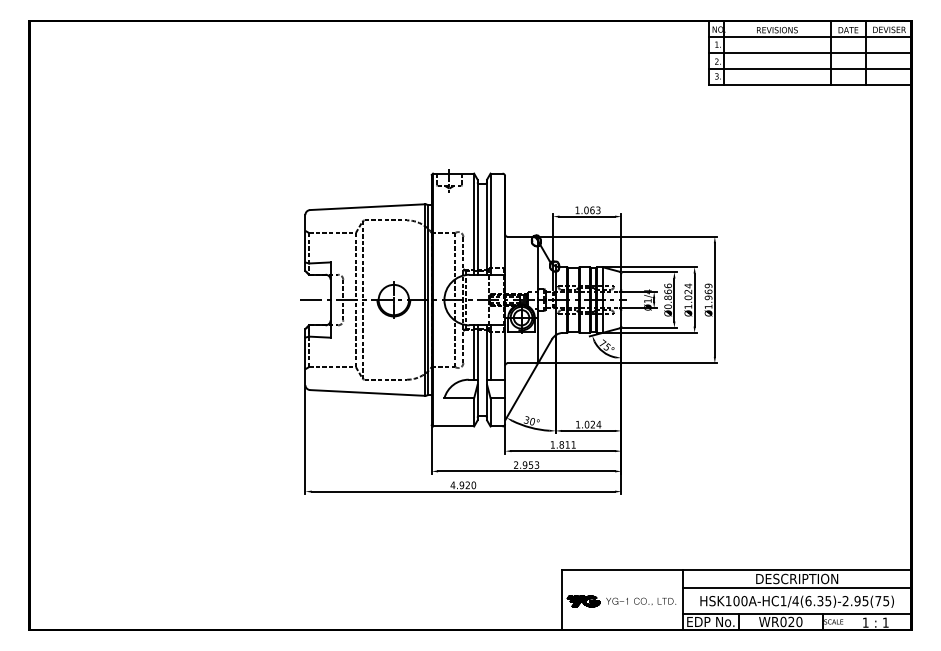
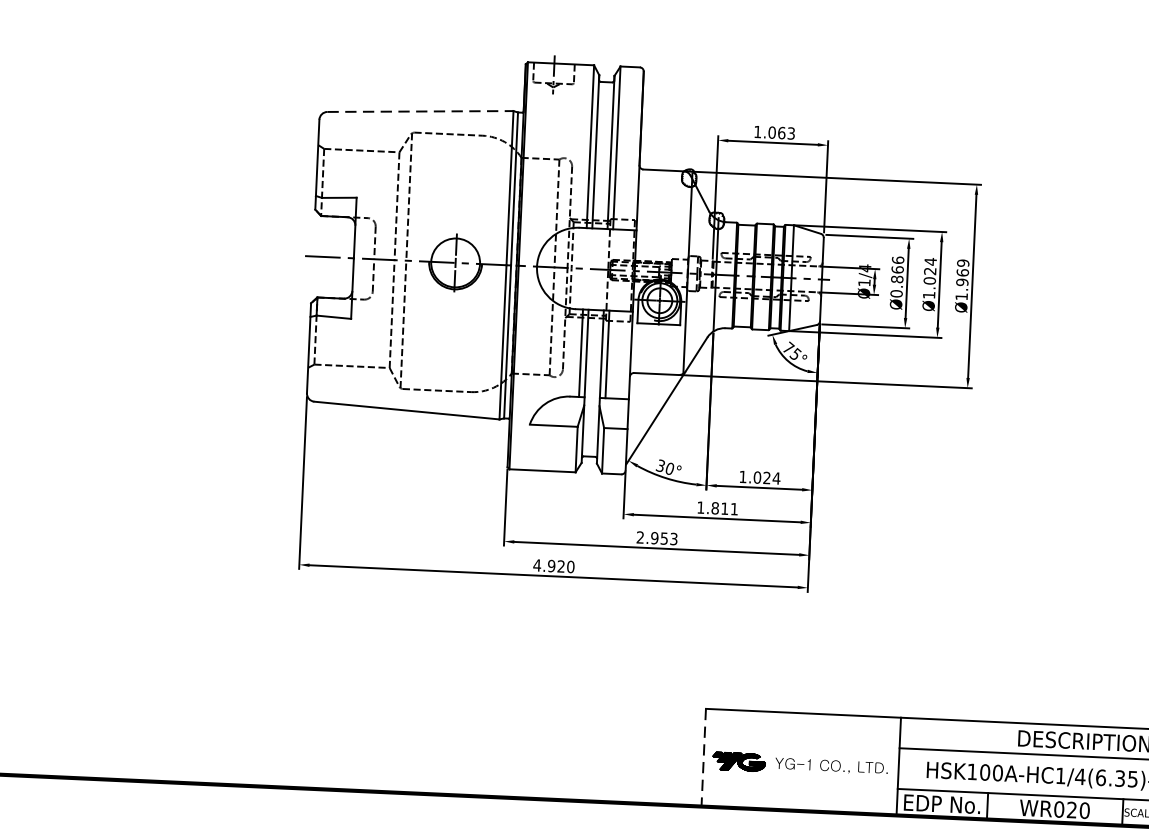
line: (367, 207) -> (419, 112), solid -> dashed
line: (561, 600) -> (703, 758), solid -> dashed

